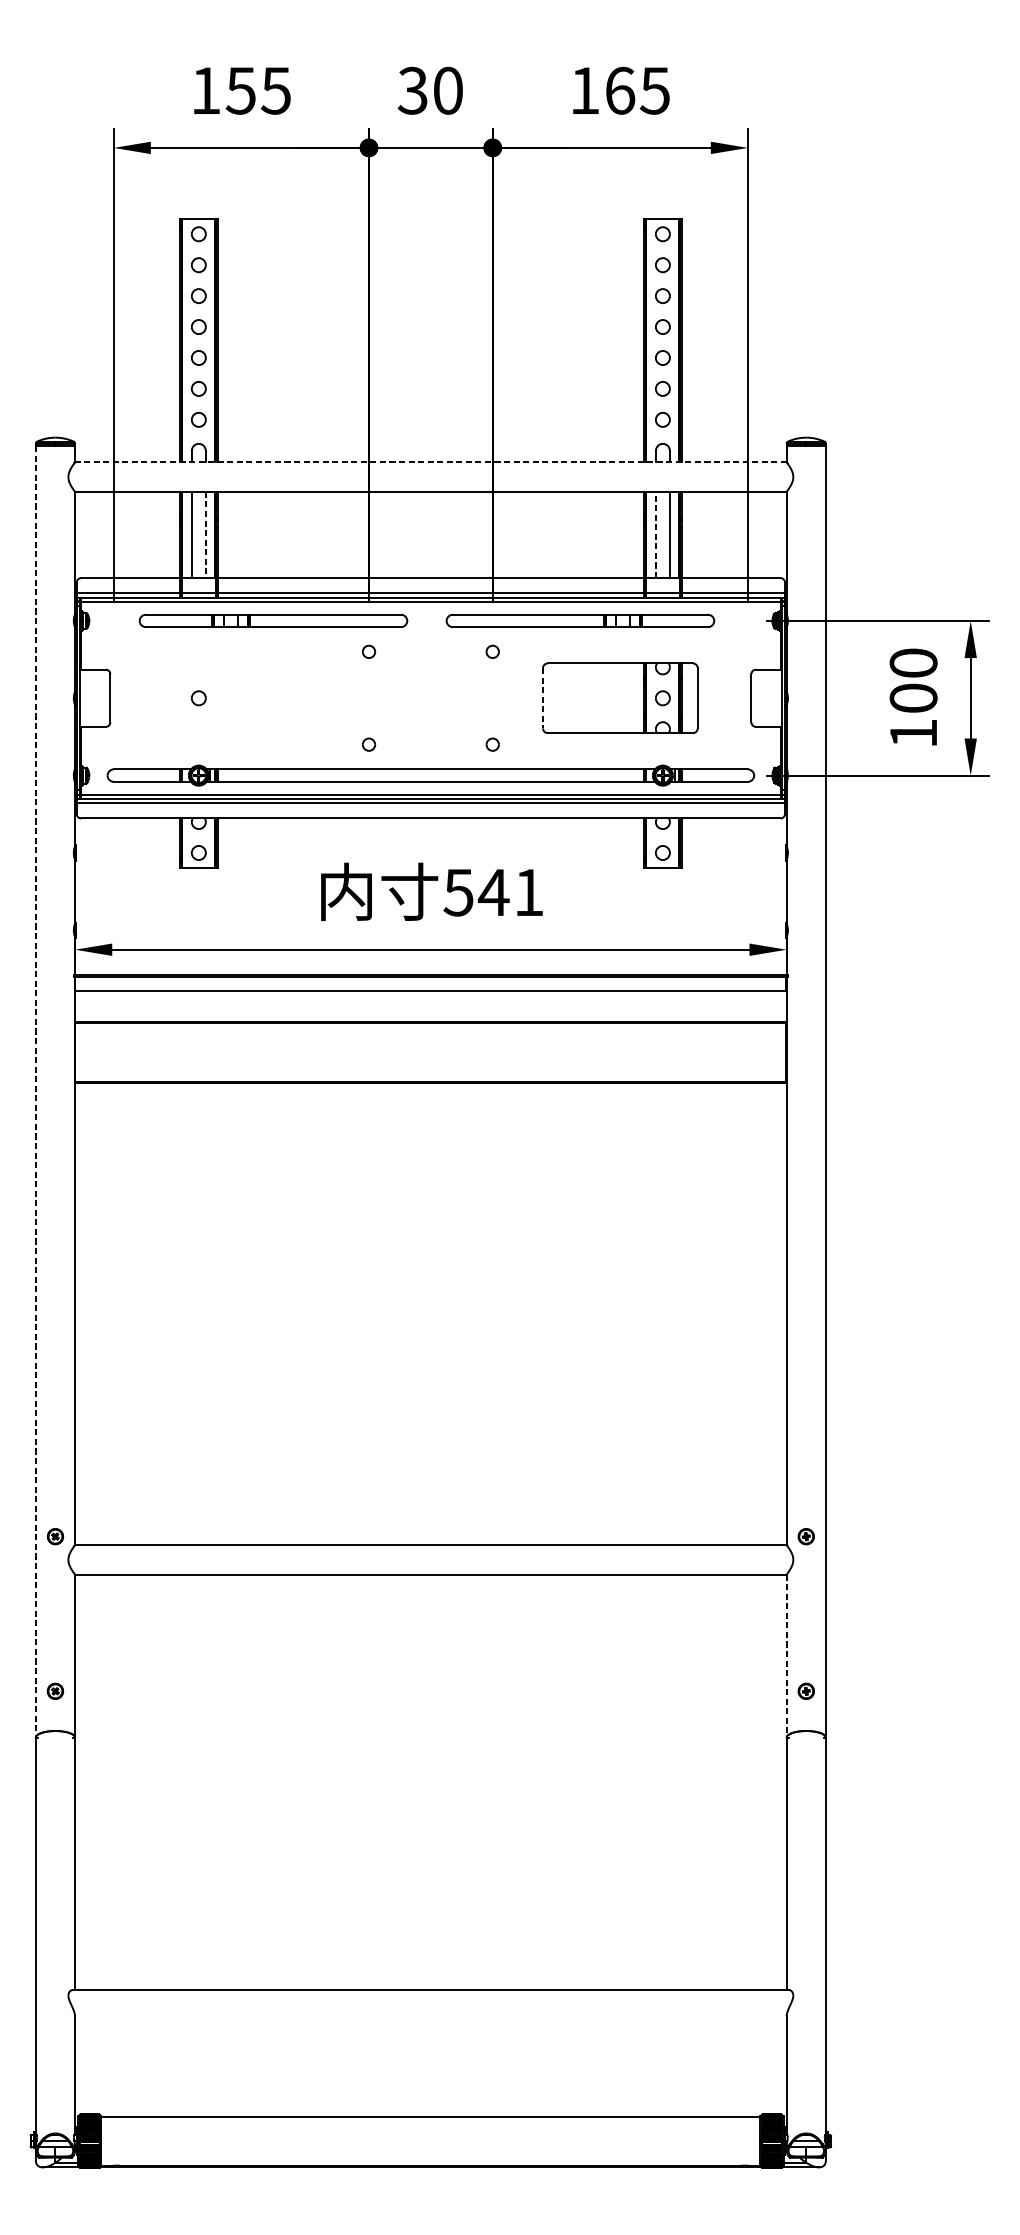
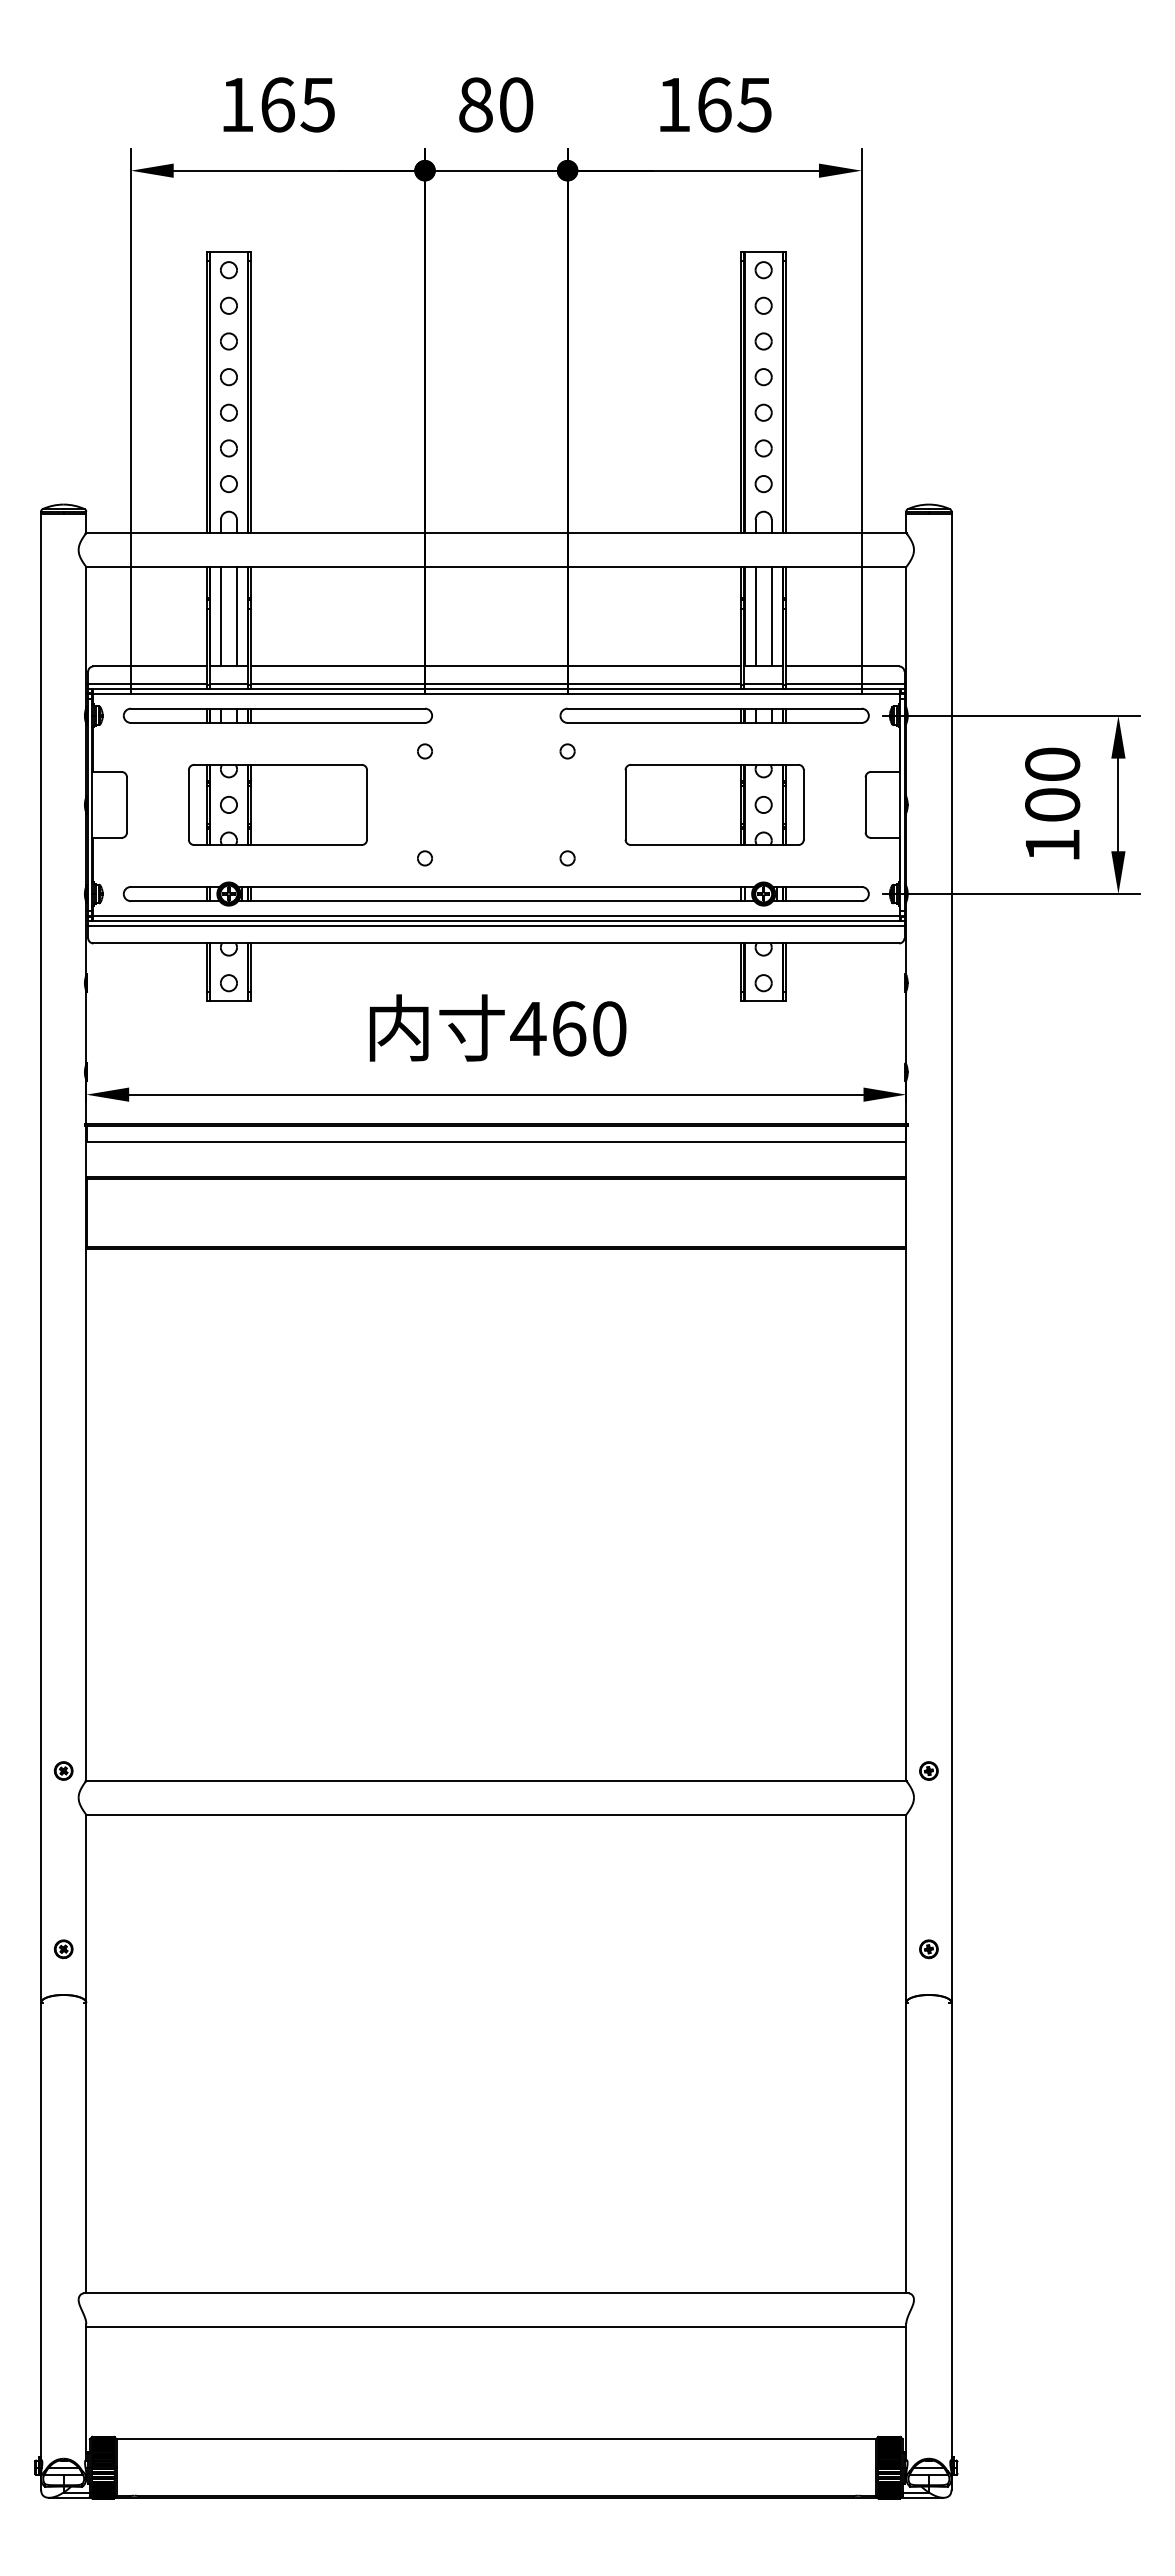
text: (240, 90) -> (276, 104), 155 -> 165
text: (412, 90) -> (475, 104), 30 -> 80
line: (430, 462) -> (495, 533), dashed -> solid
line: (205, 534) -> (236, 616), dashed -> solid
line: (655, 534) -> (755, 616), dashed -> solid
part: (273, 620) -> (277, 715), moved
part: (580, 620) -> (714, 715), moved
part: (240, 697) -> (277, 804), added
line: (542, 697) -> (625, 804), dashed -> solid
text: (493, 892) -> (568, 1028), 541 -> 460
line: (36, 1092) -> (41, 1259), dashed -> solid
line: (786, 1655) -> (906, 1908), dashed -> solid
line: (431, 2019) -> (496, 2327), added

